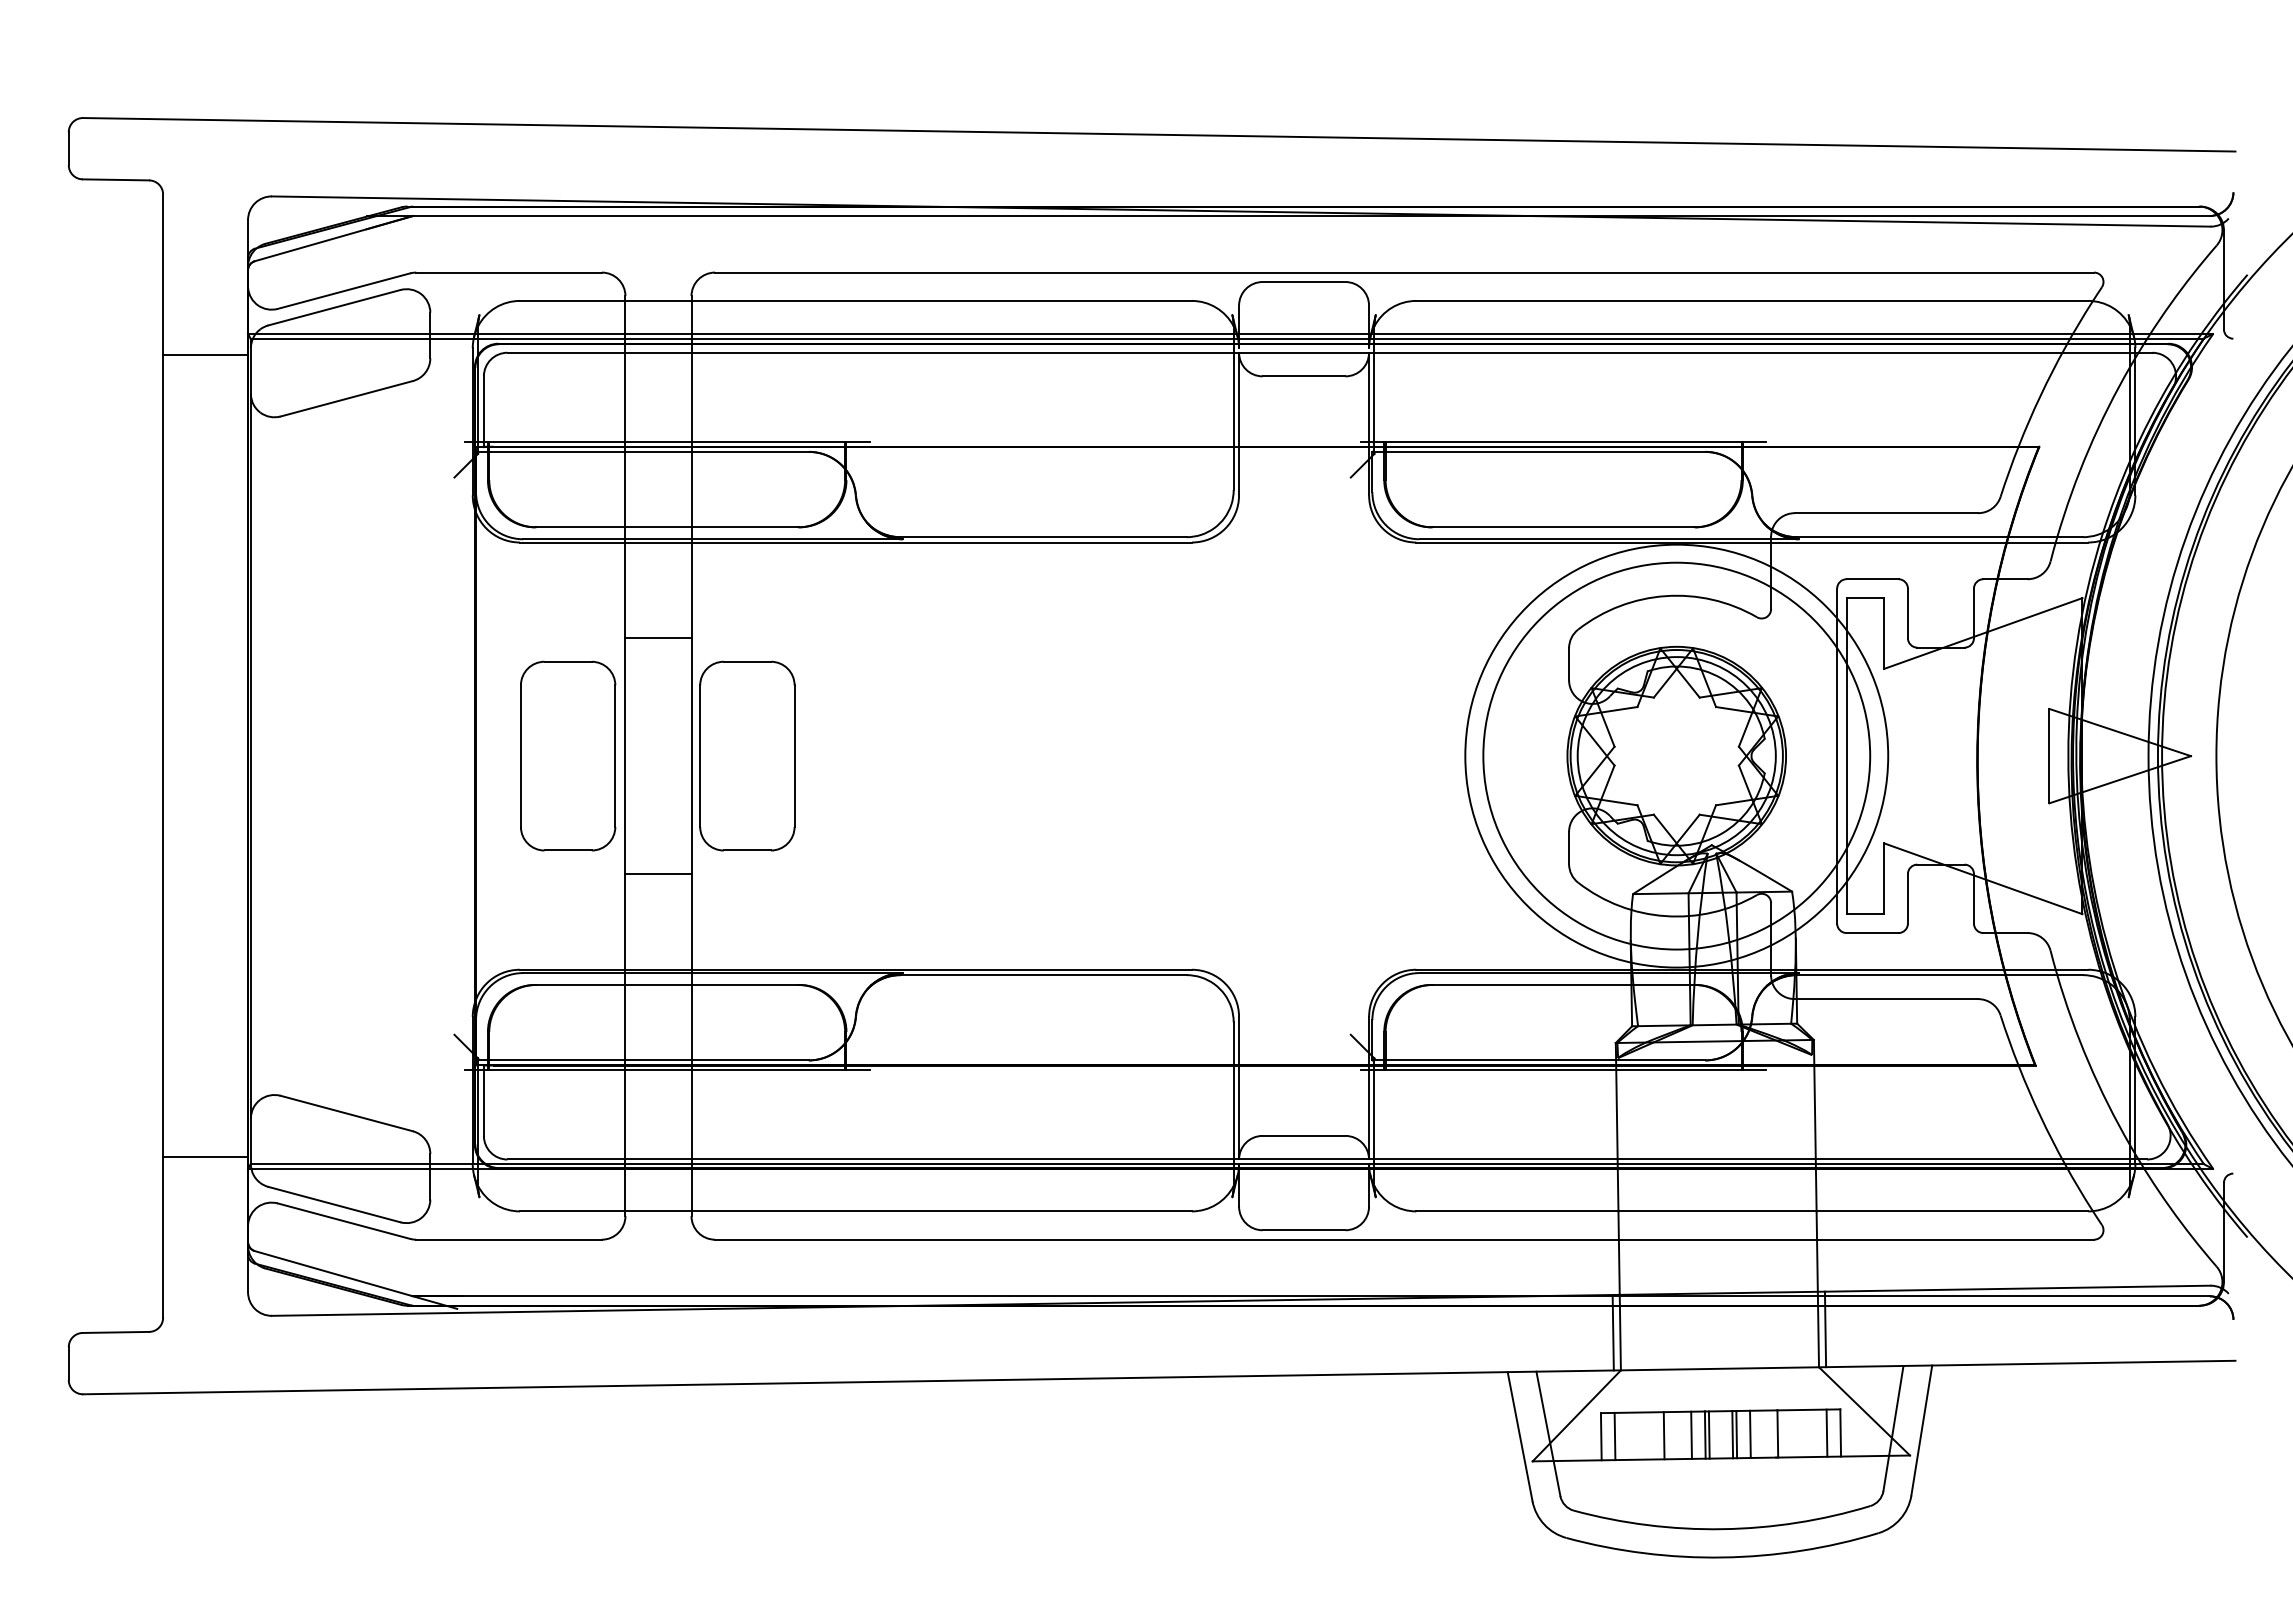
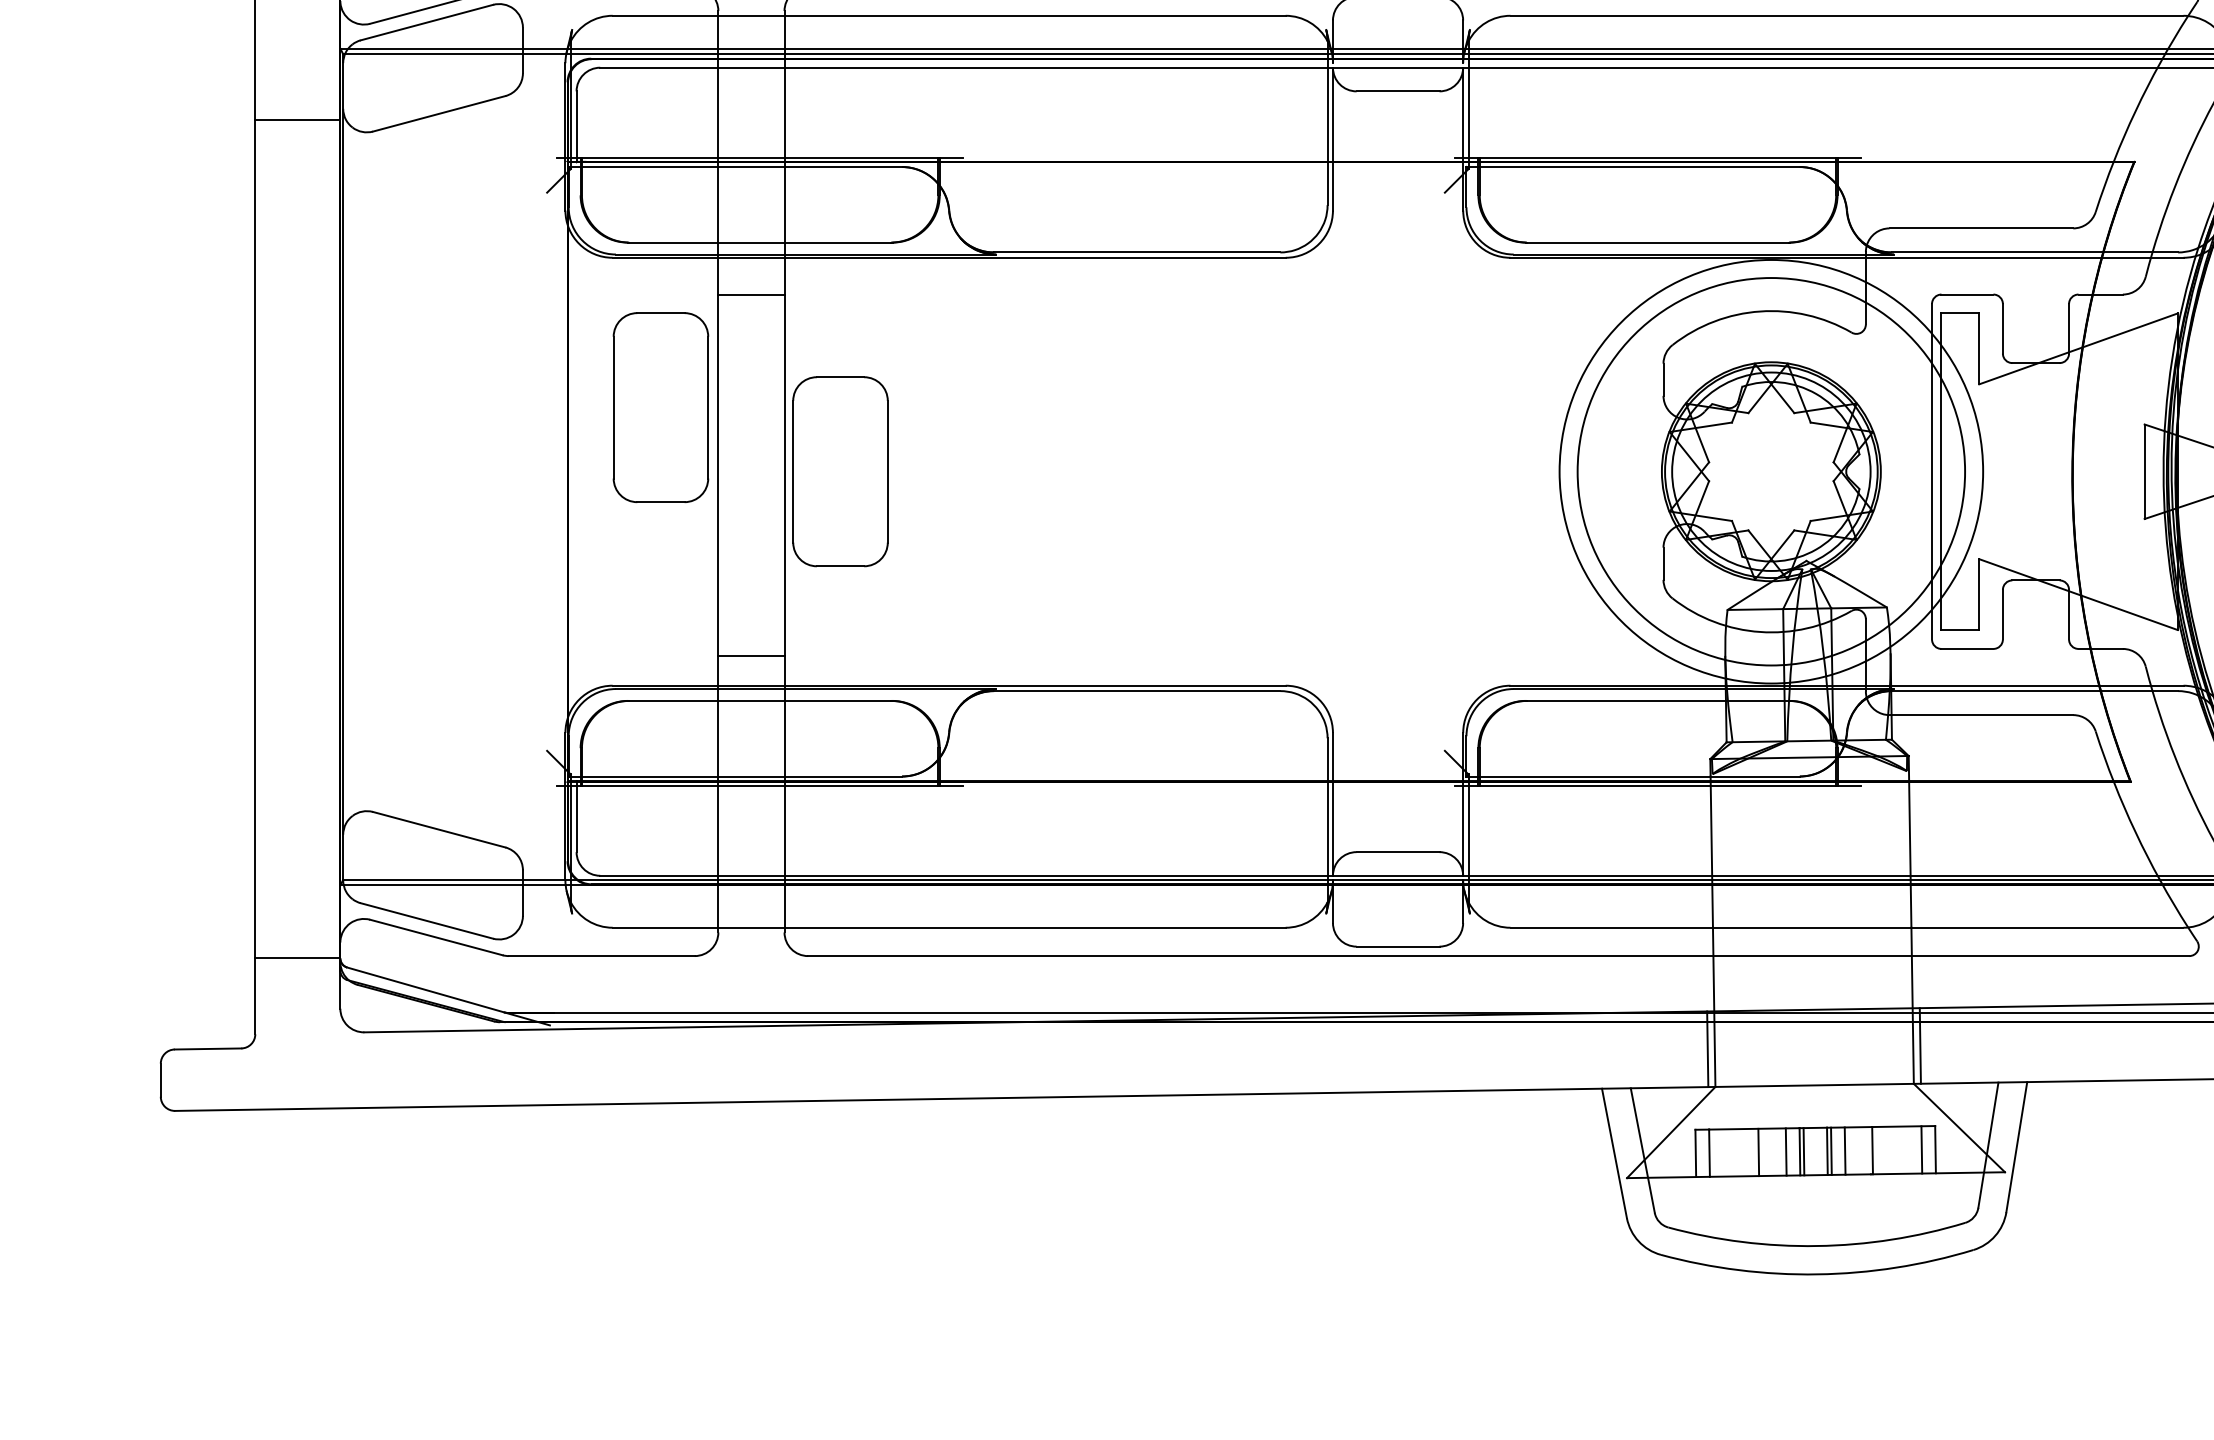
line: (205, 355) -> (297, 120), moved
line: (658, 638) -> (751, 294), moved
part: (568, 755) -> (661, 407), moved
line: (658, 874) -> (751, 656), moved
line: (205, 1157) -> (297, 957), moved

